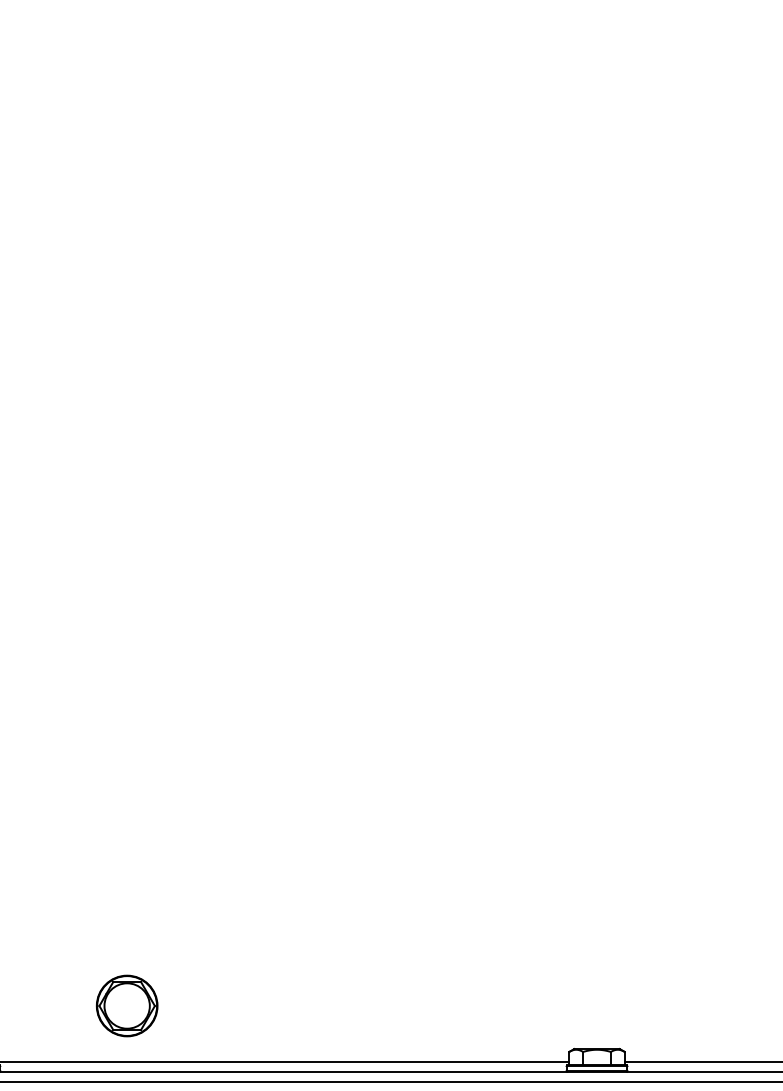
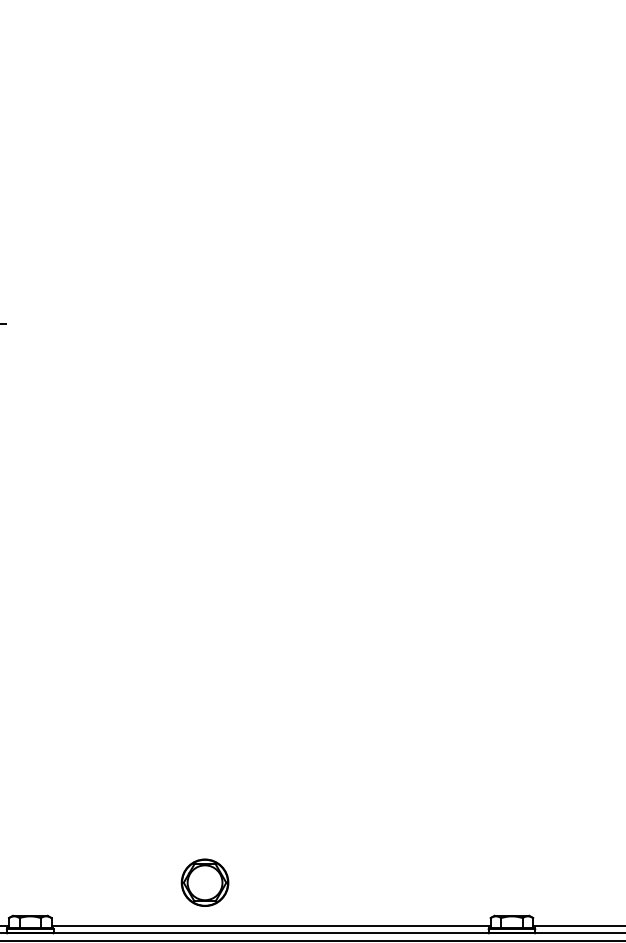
part: (126, 1005) -> (204, 882), moved

